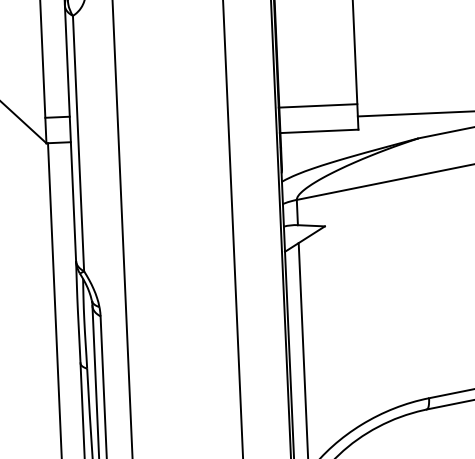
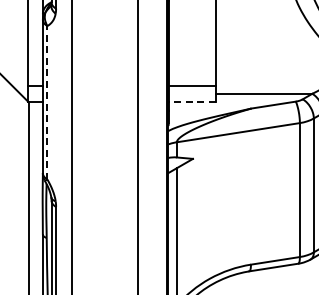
line: (319, 130) -> (192, 101), solid -> dashed
line: (78, 143) -> (47, 102), solid -> dashed

